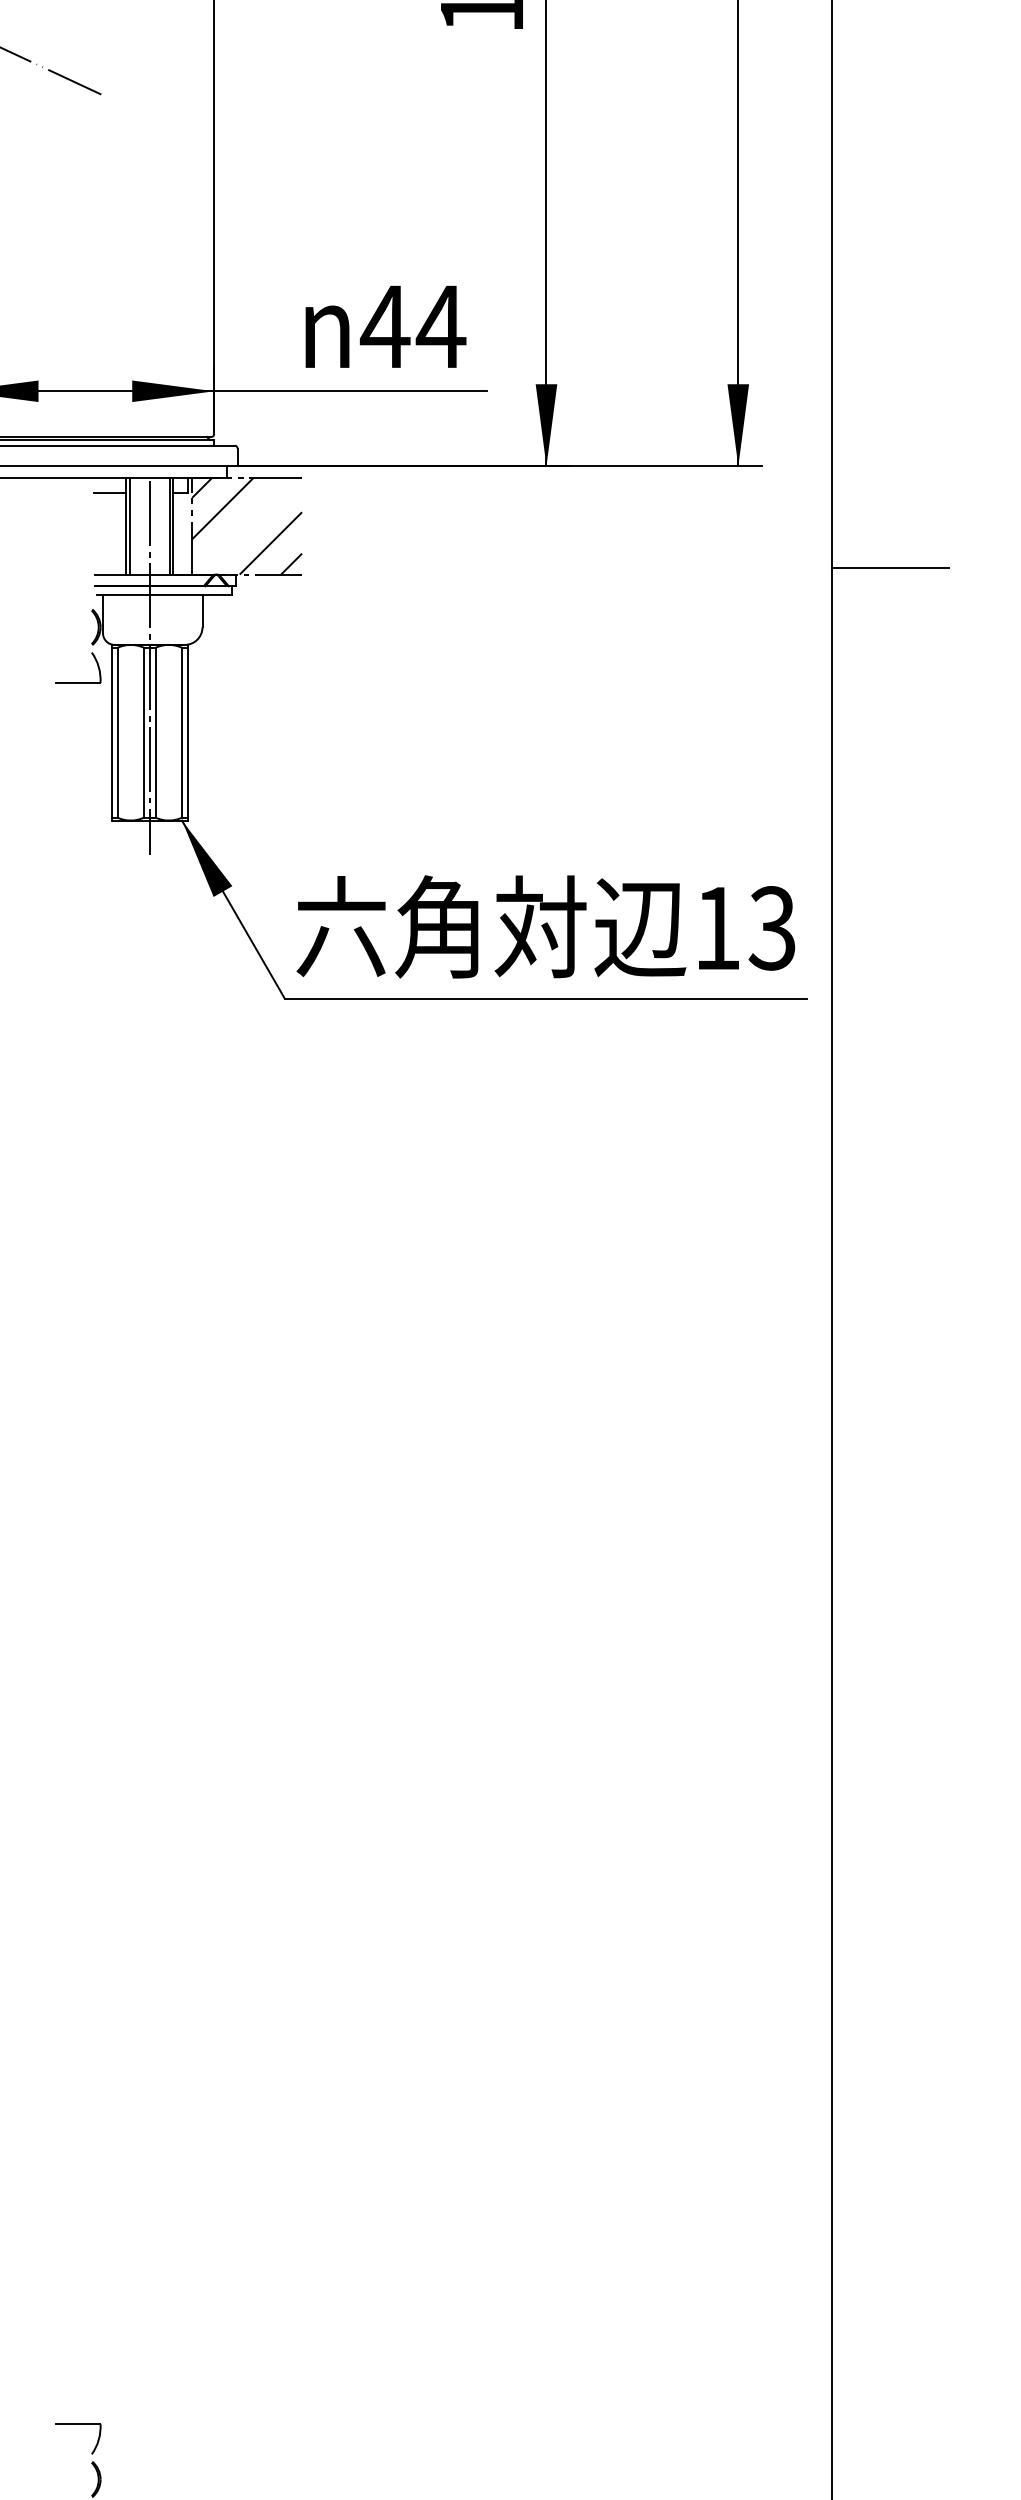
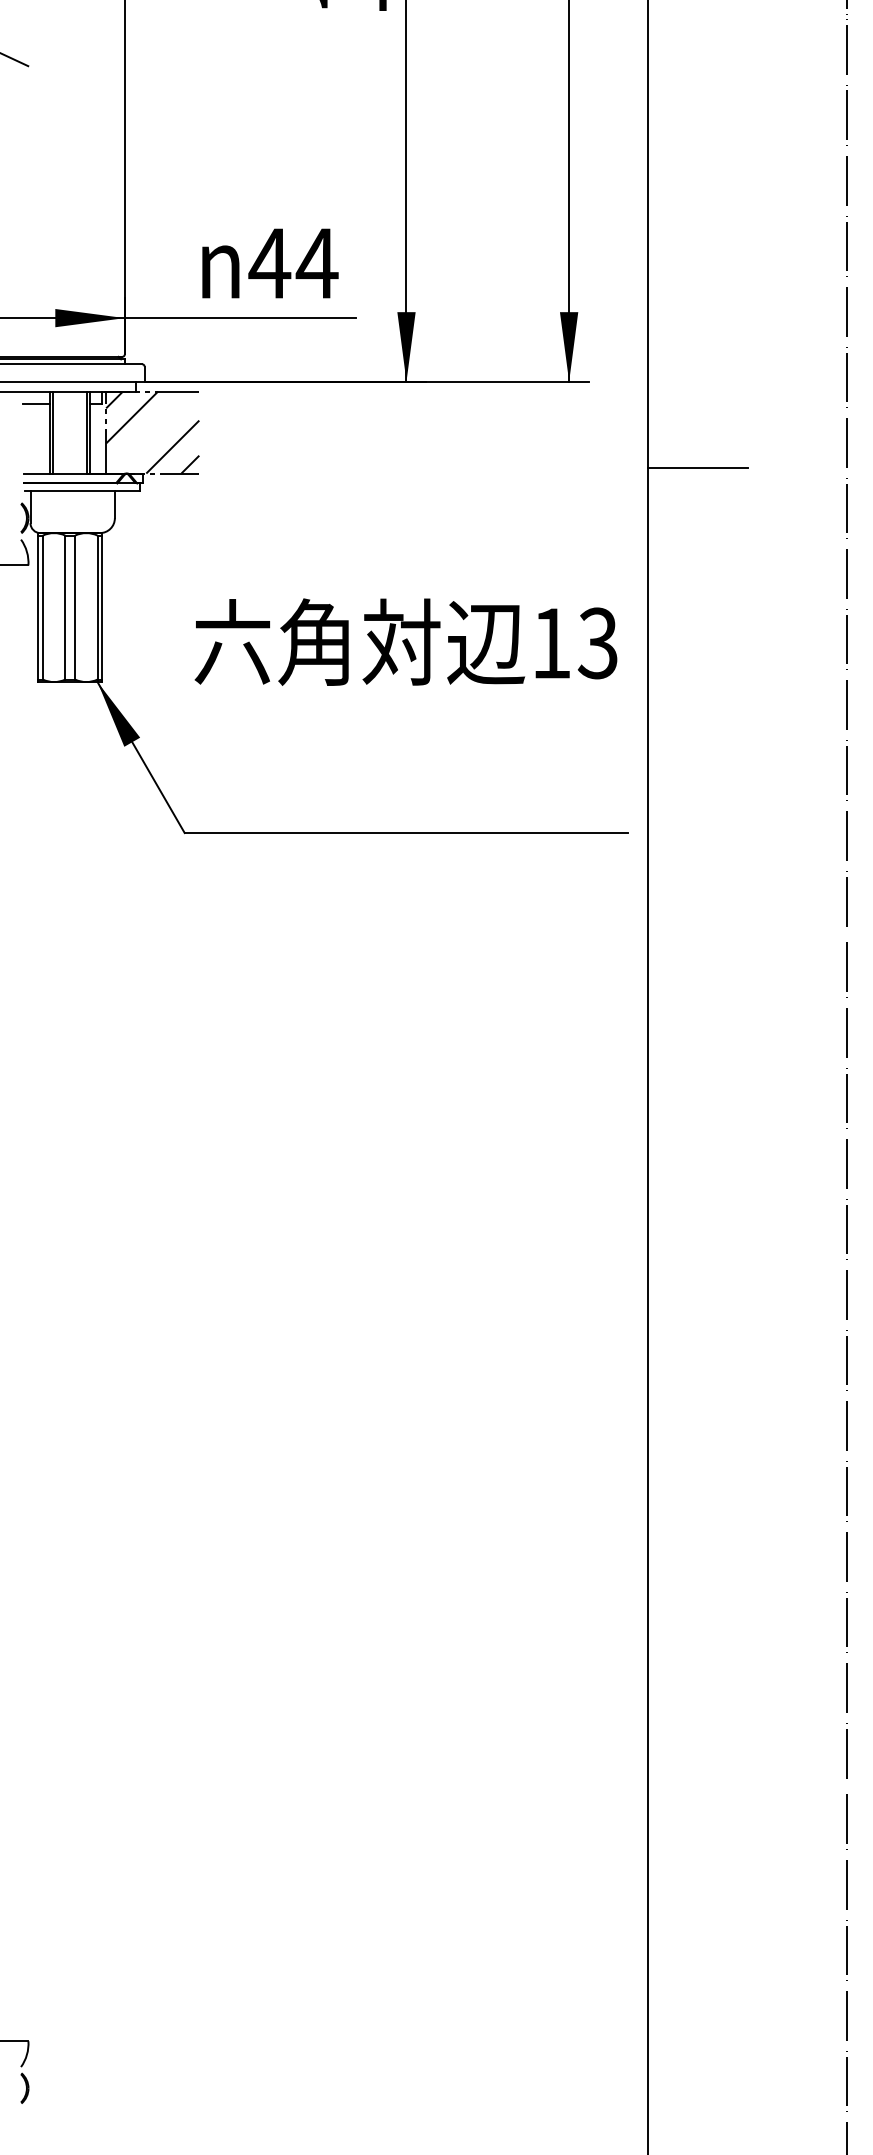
line: (150, 667) -> (70, 552), removed
text: (545, 926) -> (405, 641), moved

